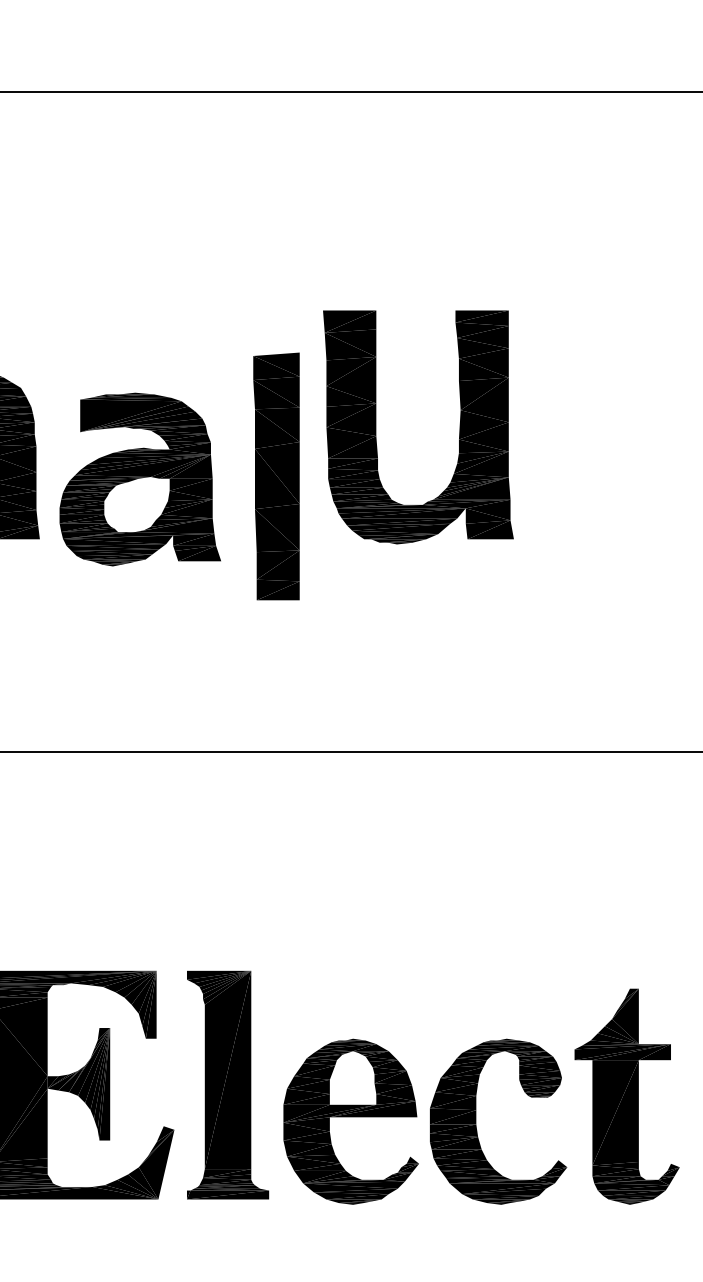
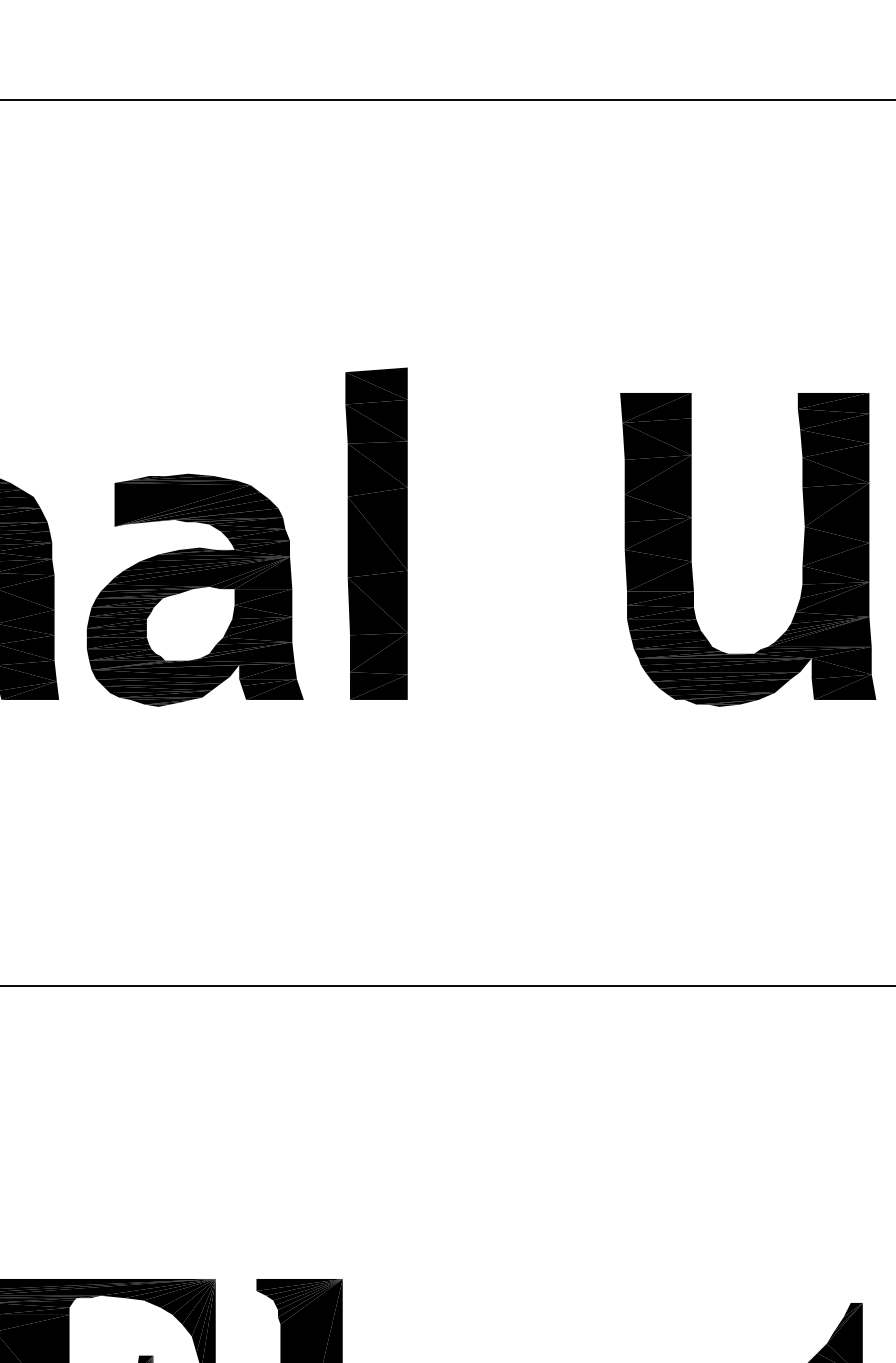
part: (459, 427) -> (803, 549), moved
part: (276, 476) -> (376, 533), moved
part: (139, 479) -> (194, 590), moved

